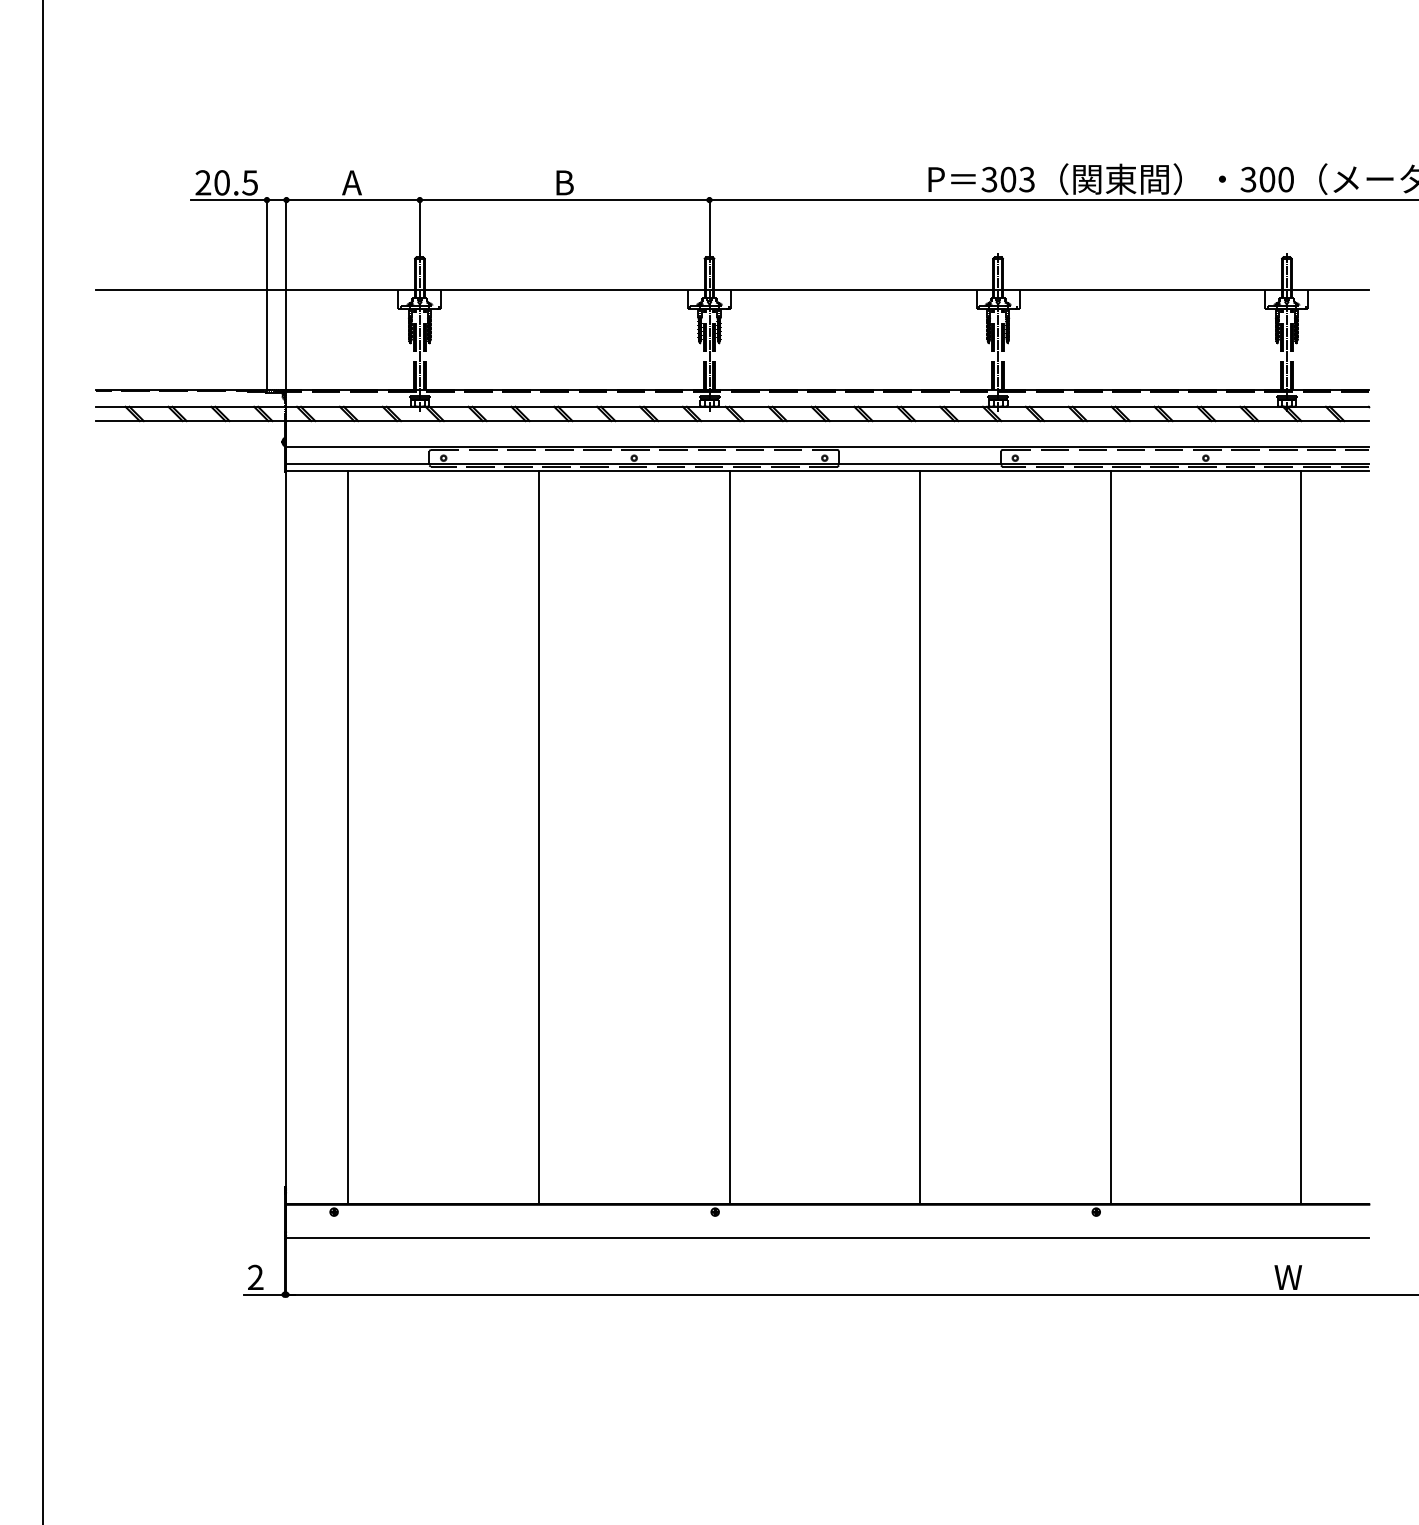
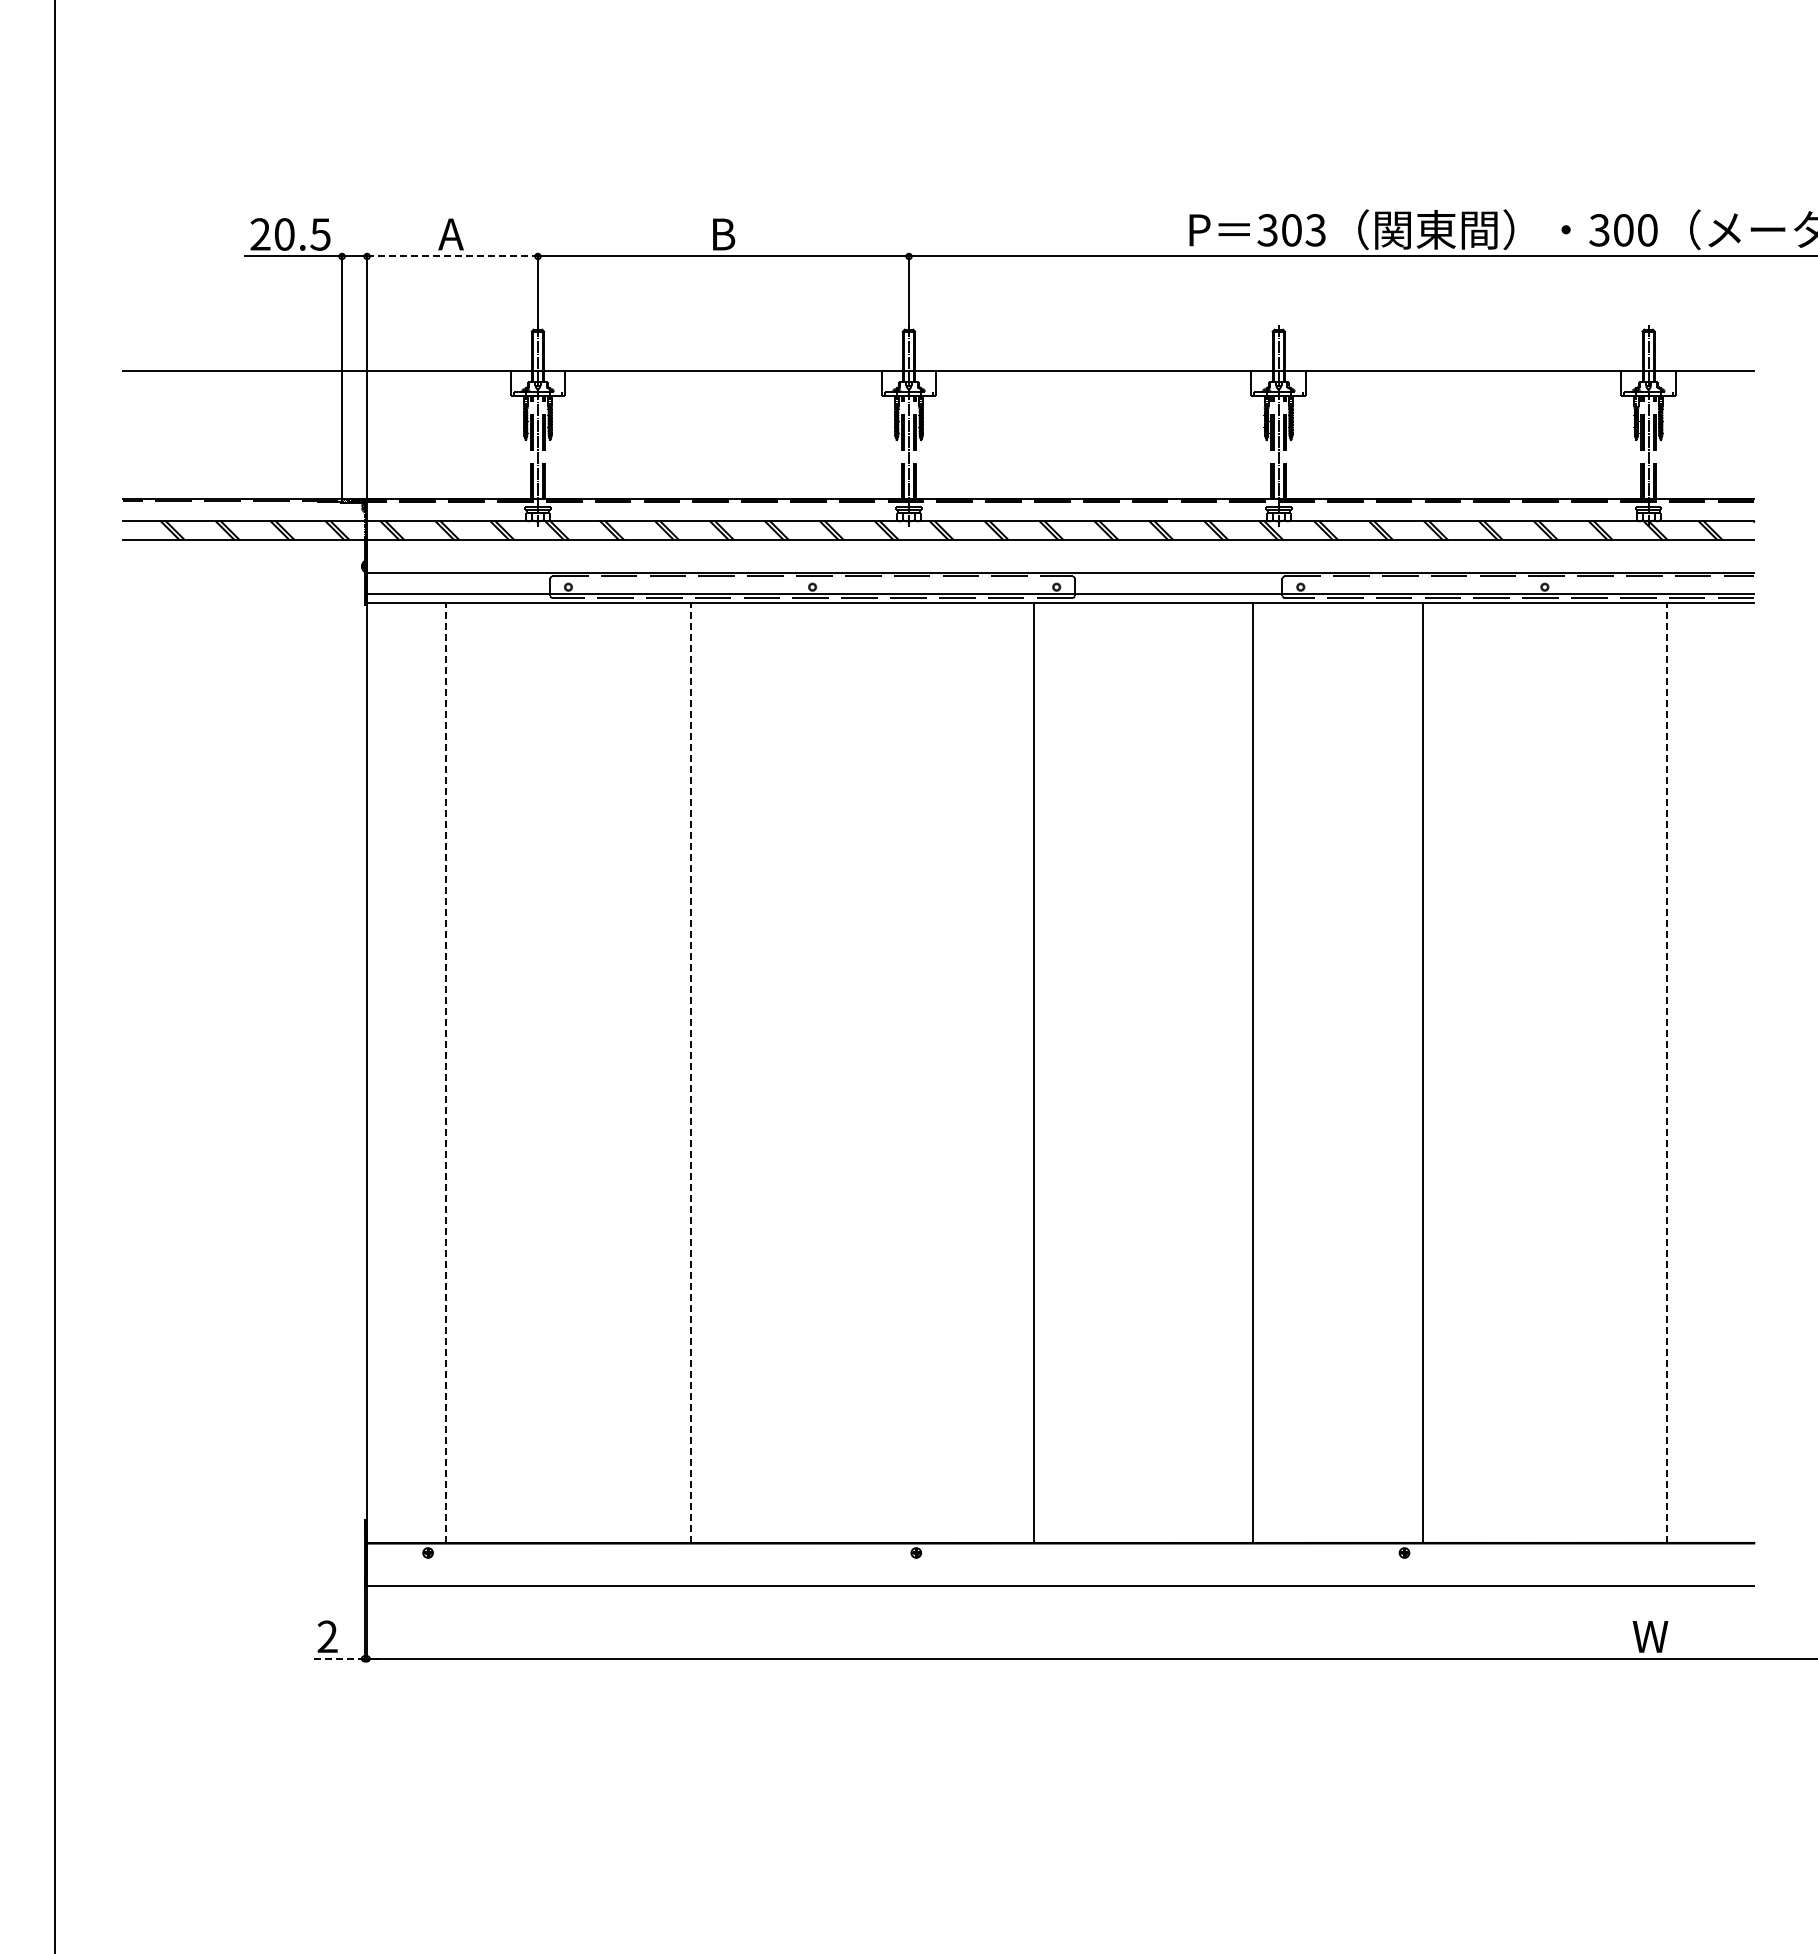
line: (353, 200) -> (453, 256), solid -> dashed
line: (348, 837) -> (446, 1073), solid -> dashed
line: (538, 837) -> (690, 1073), solid -> dashed
line: (729, 837) -> (1033, 1072), moved
line: (919, 837) -> (1252, 1072), moved
line: (1300, 837) -> (1666, 1073), solid -> dashed
line: (263, 1294) -> (337, 1658), solid -> dashed

